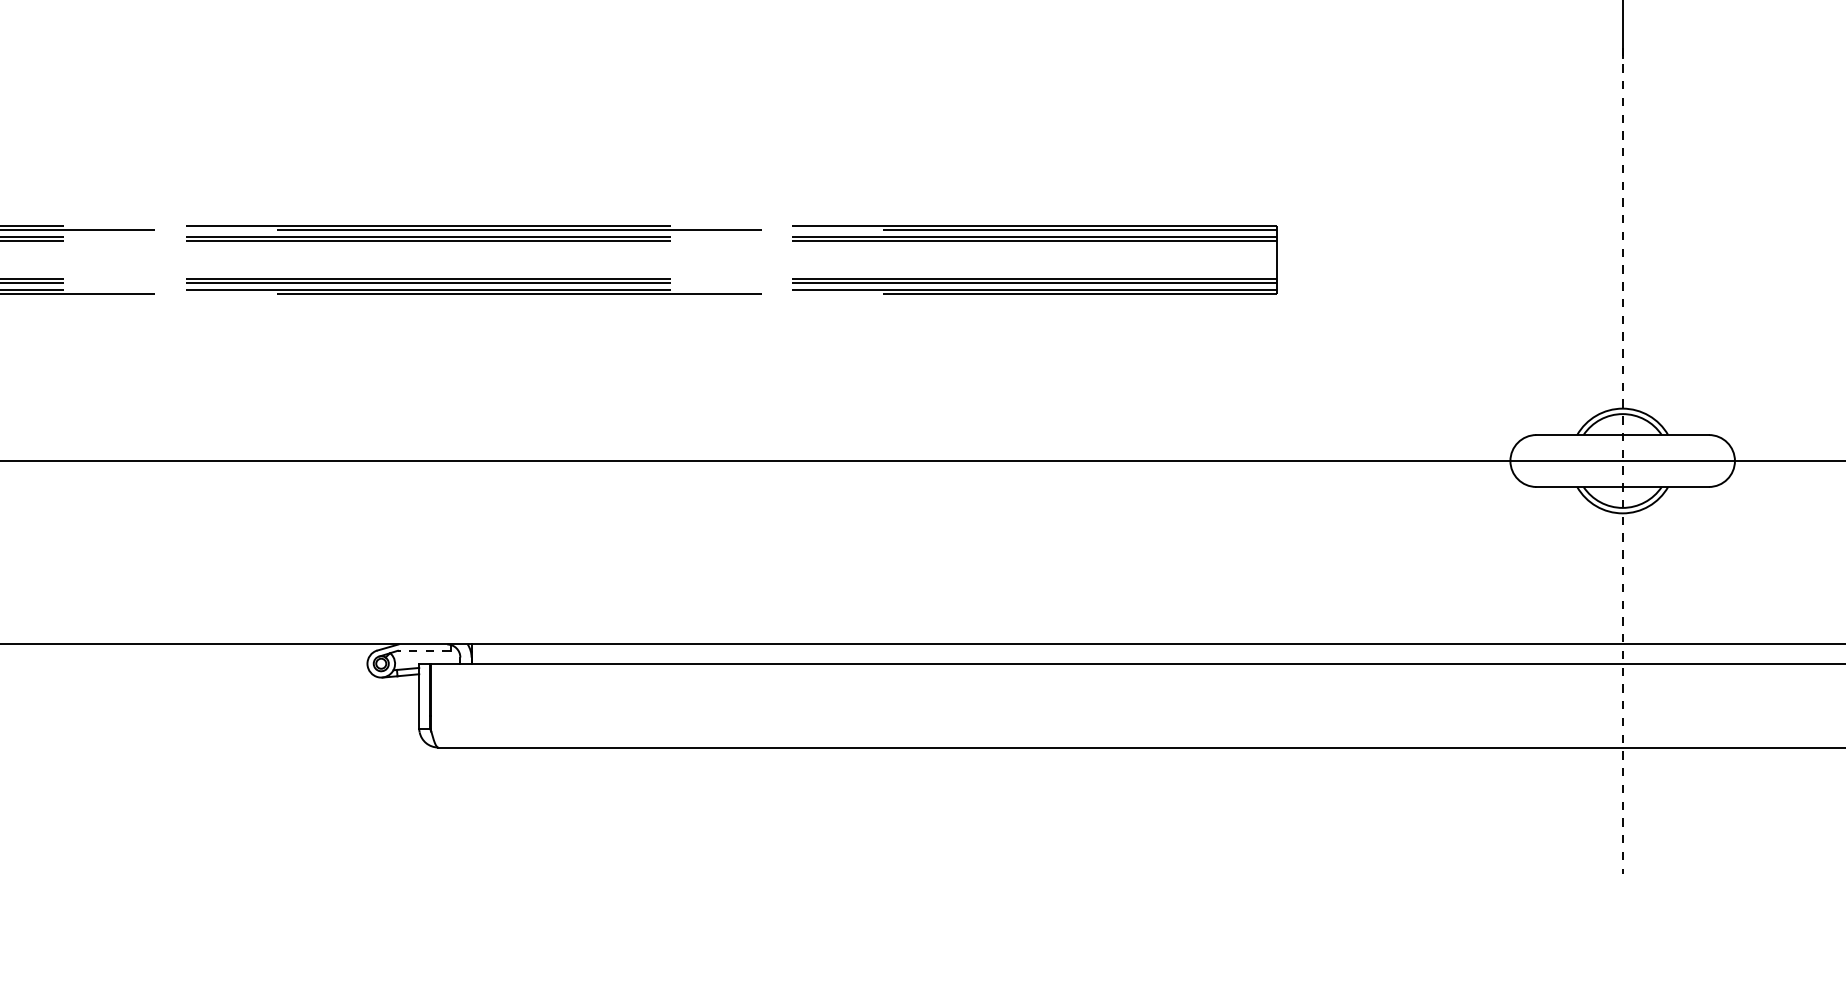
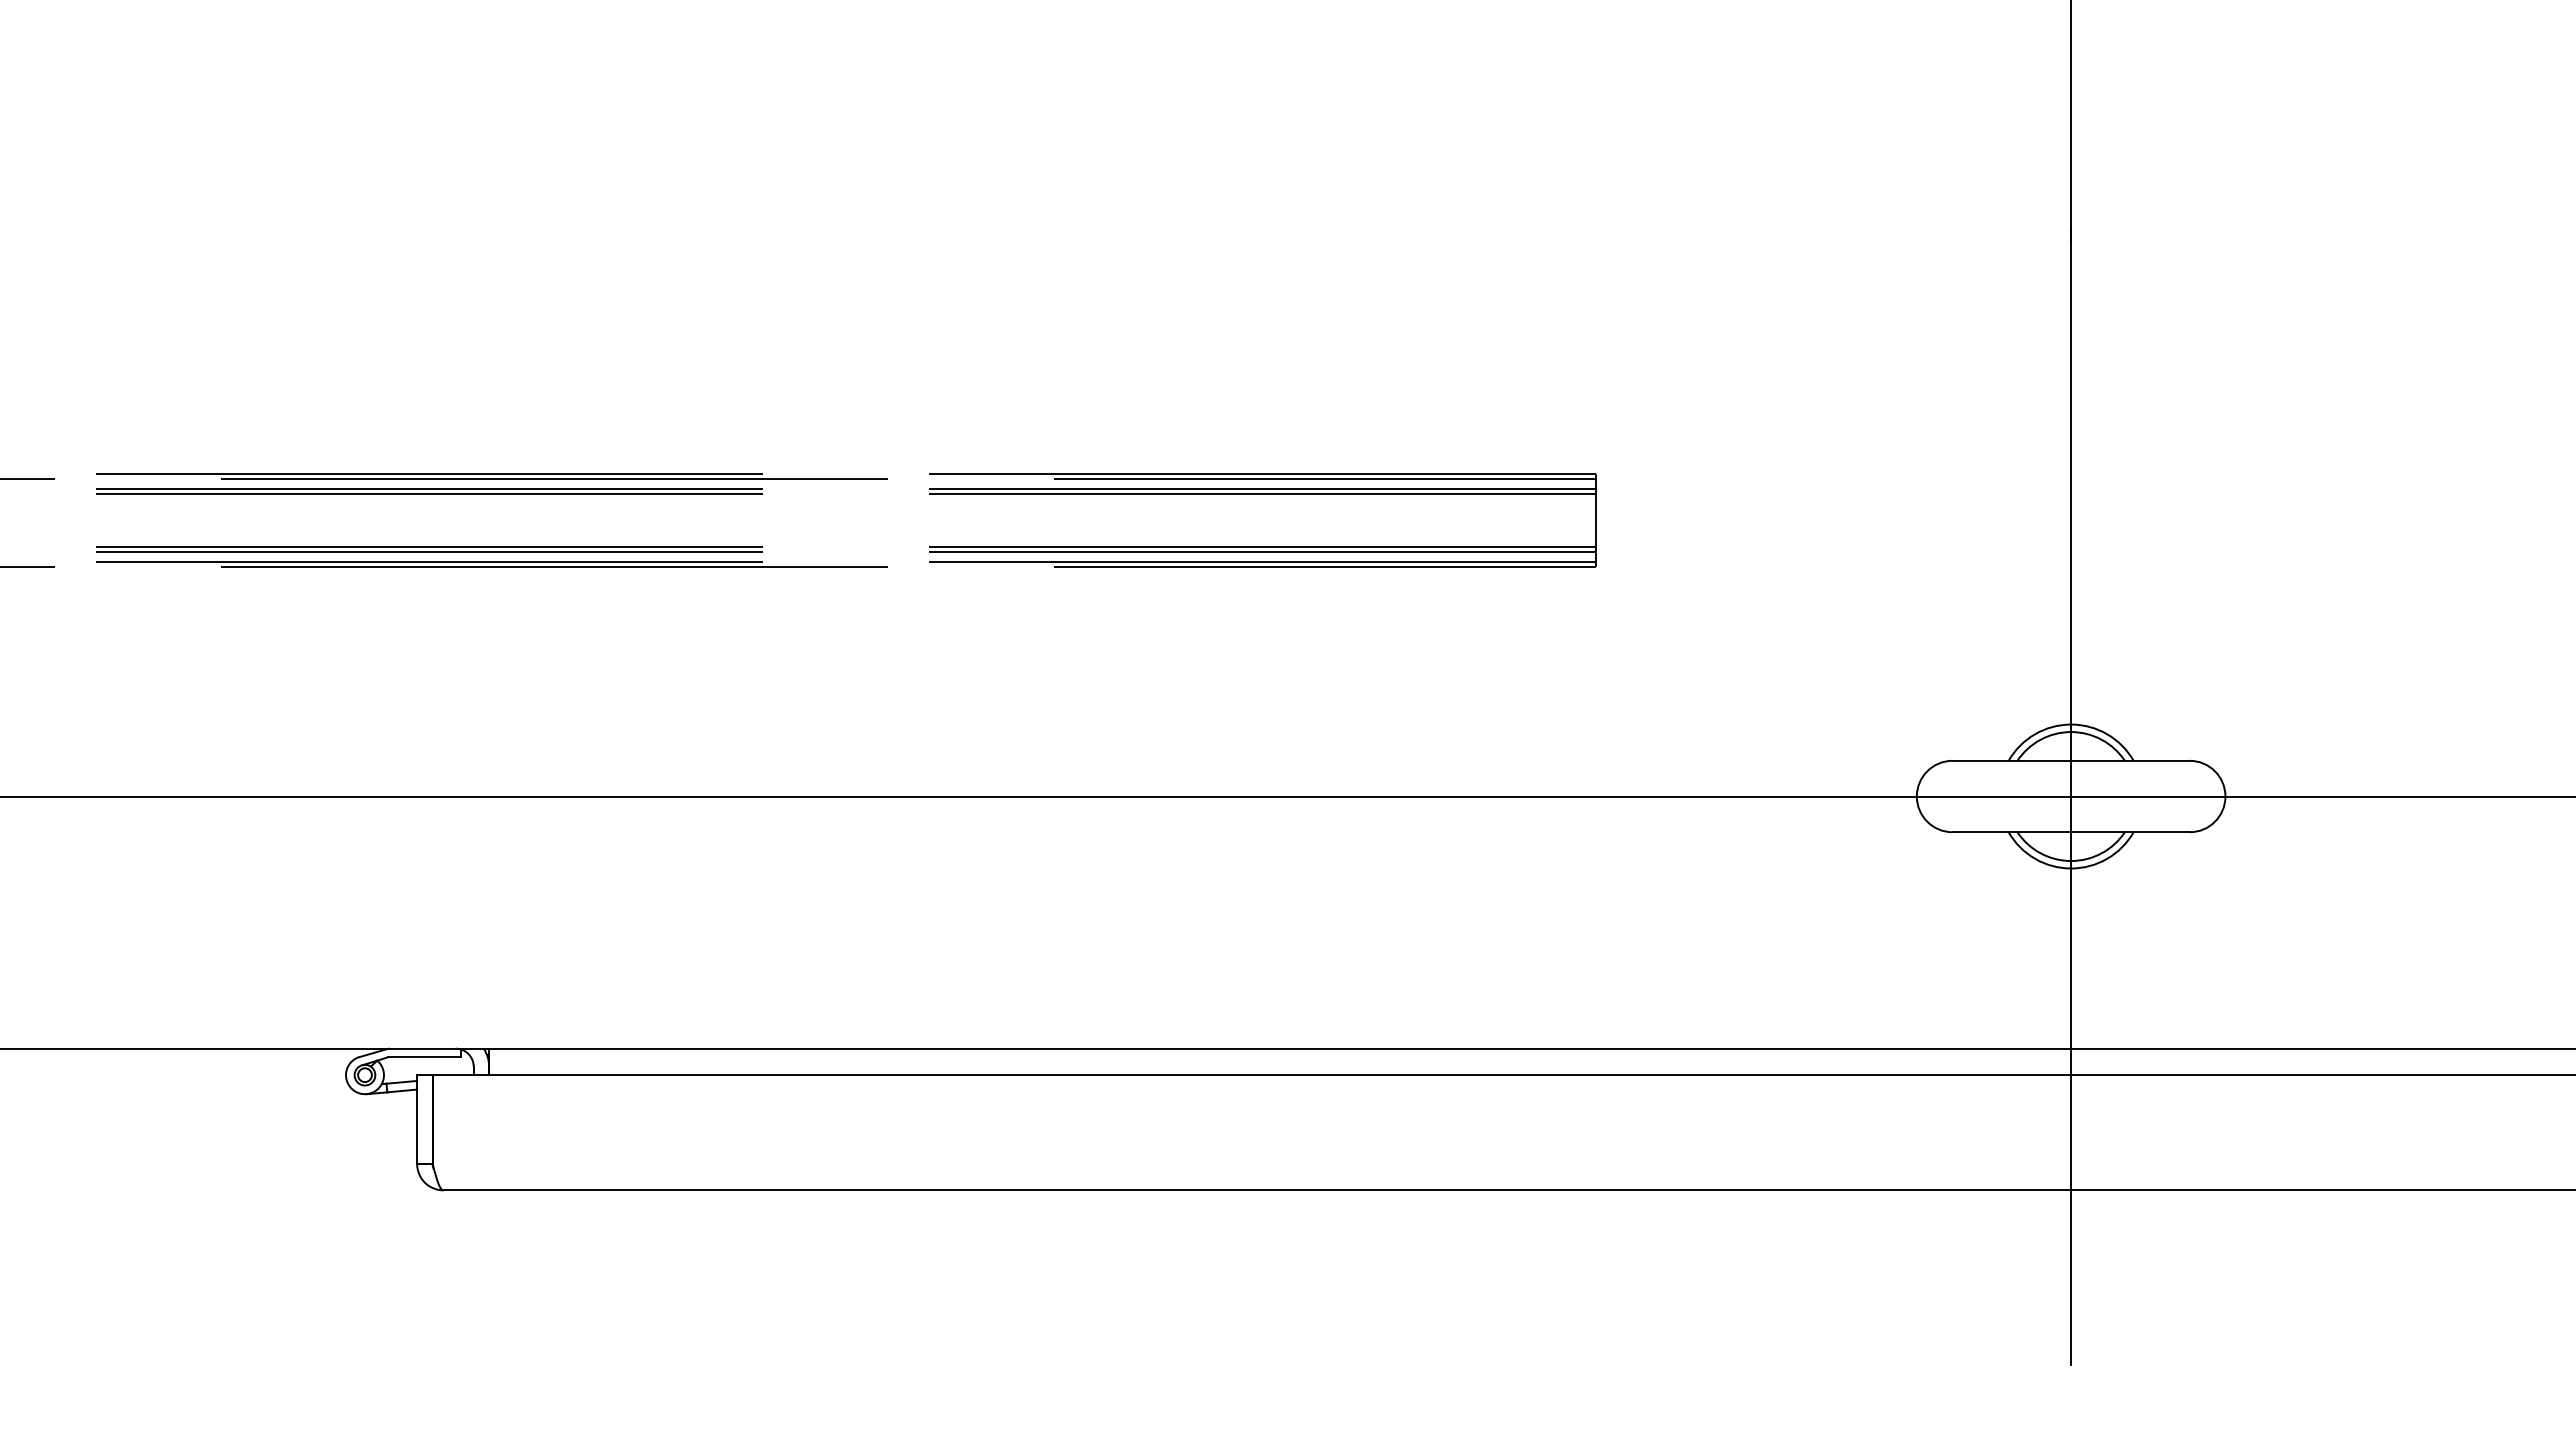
line: (1622, 461) -> (2071, 797), dashed -> solid
line: (423, 650) -> (423, 1057), dashed -> solid

